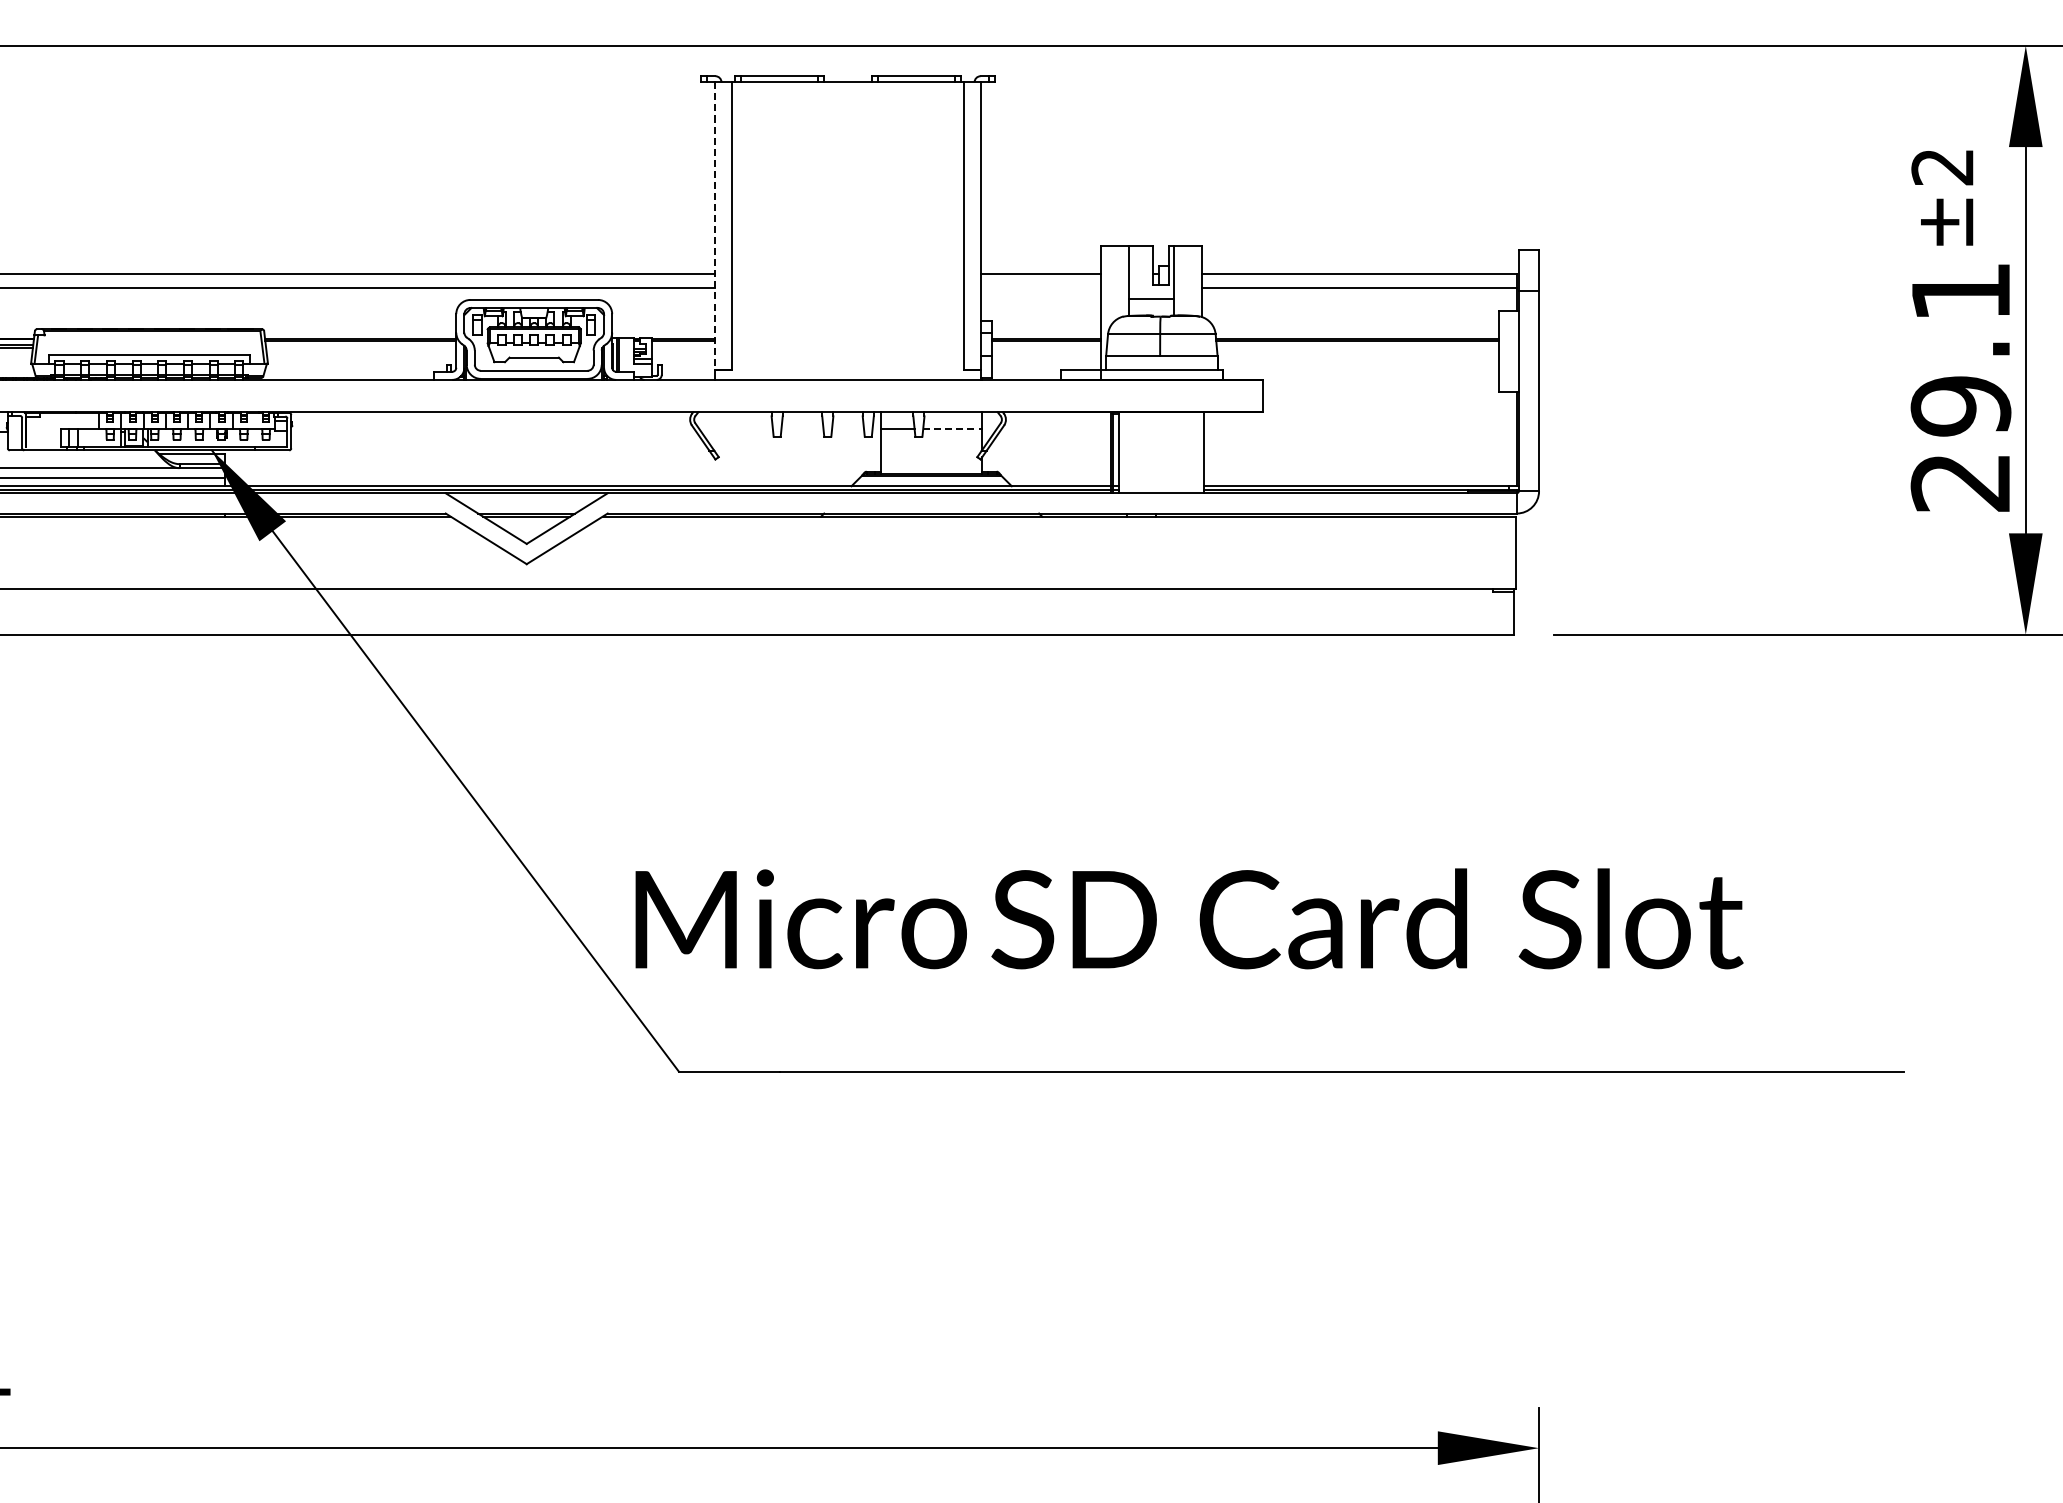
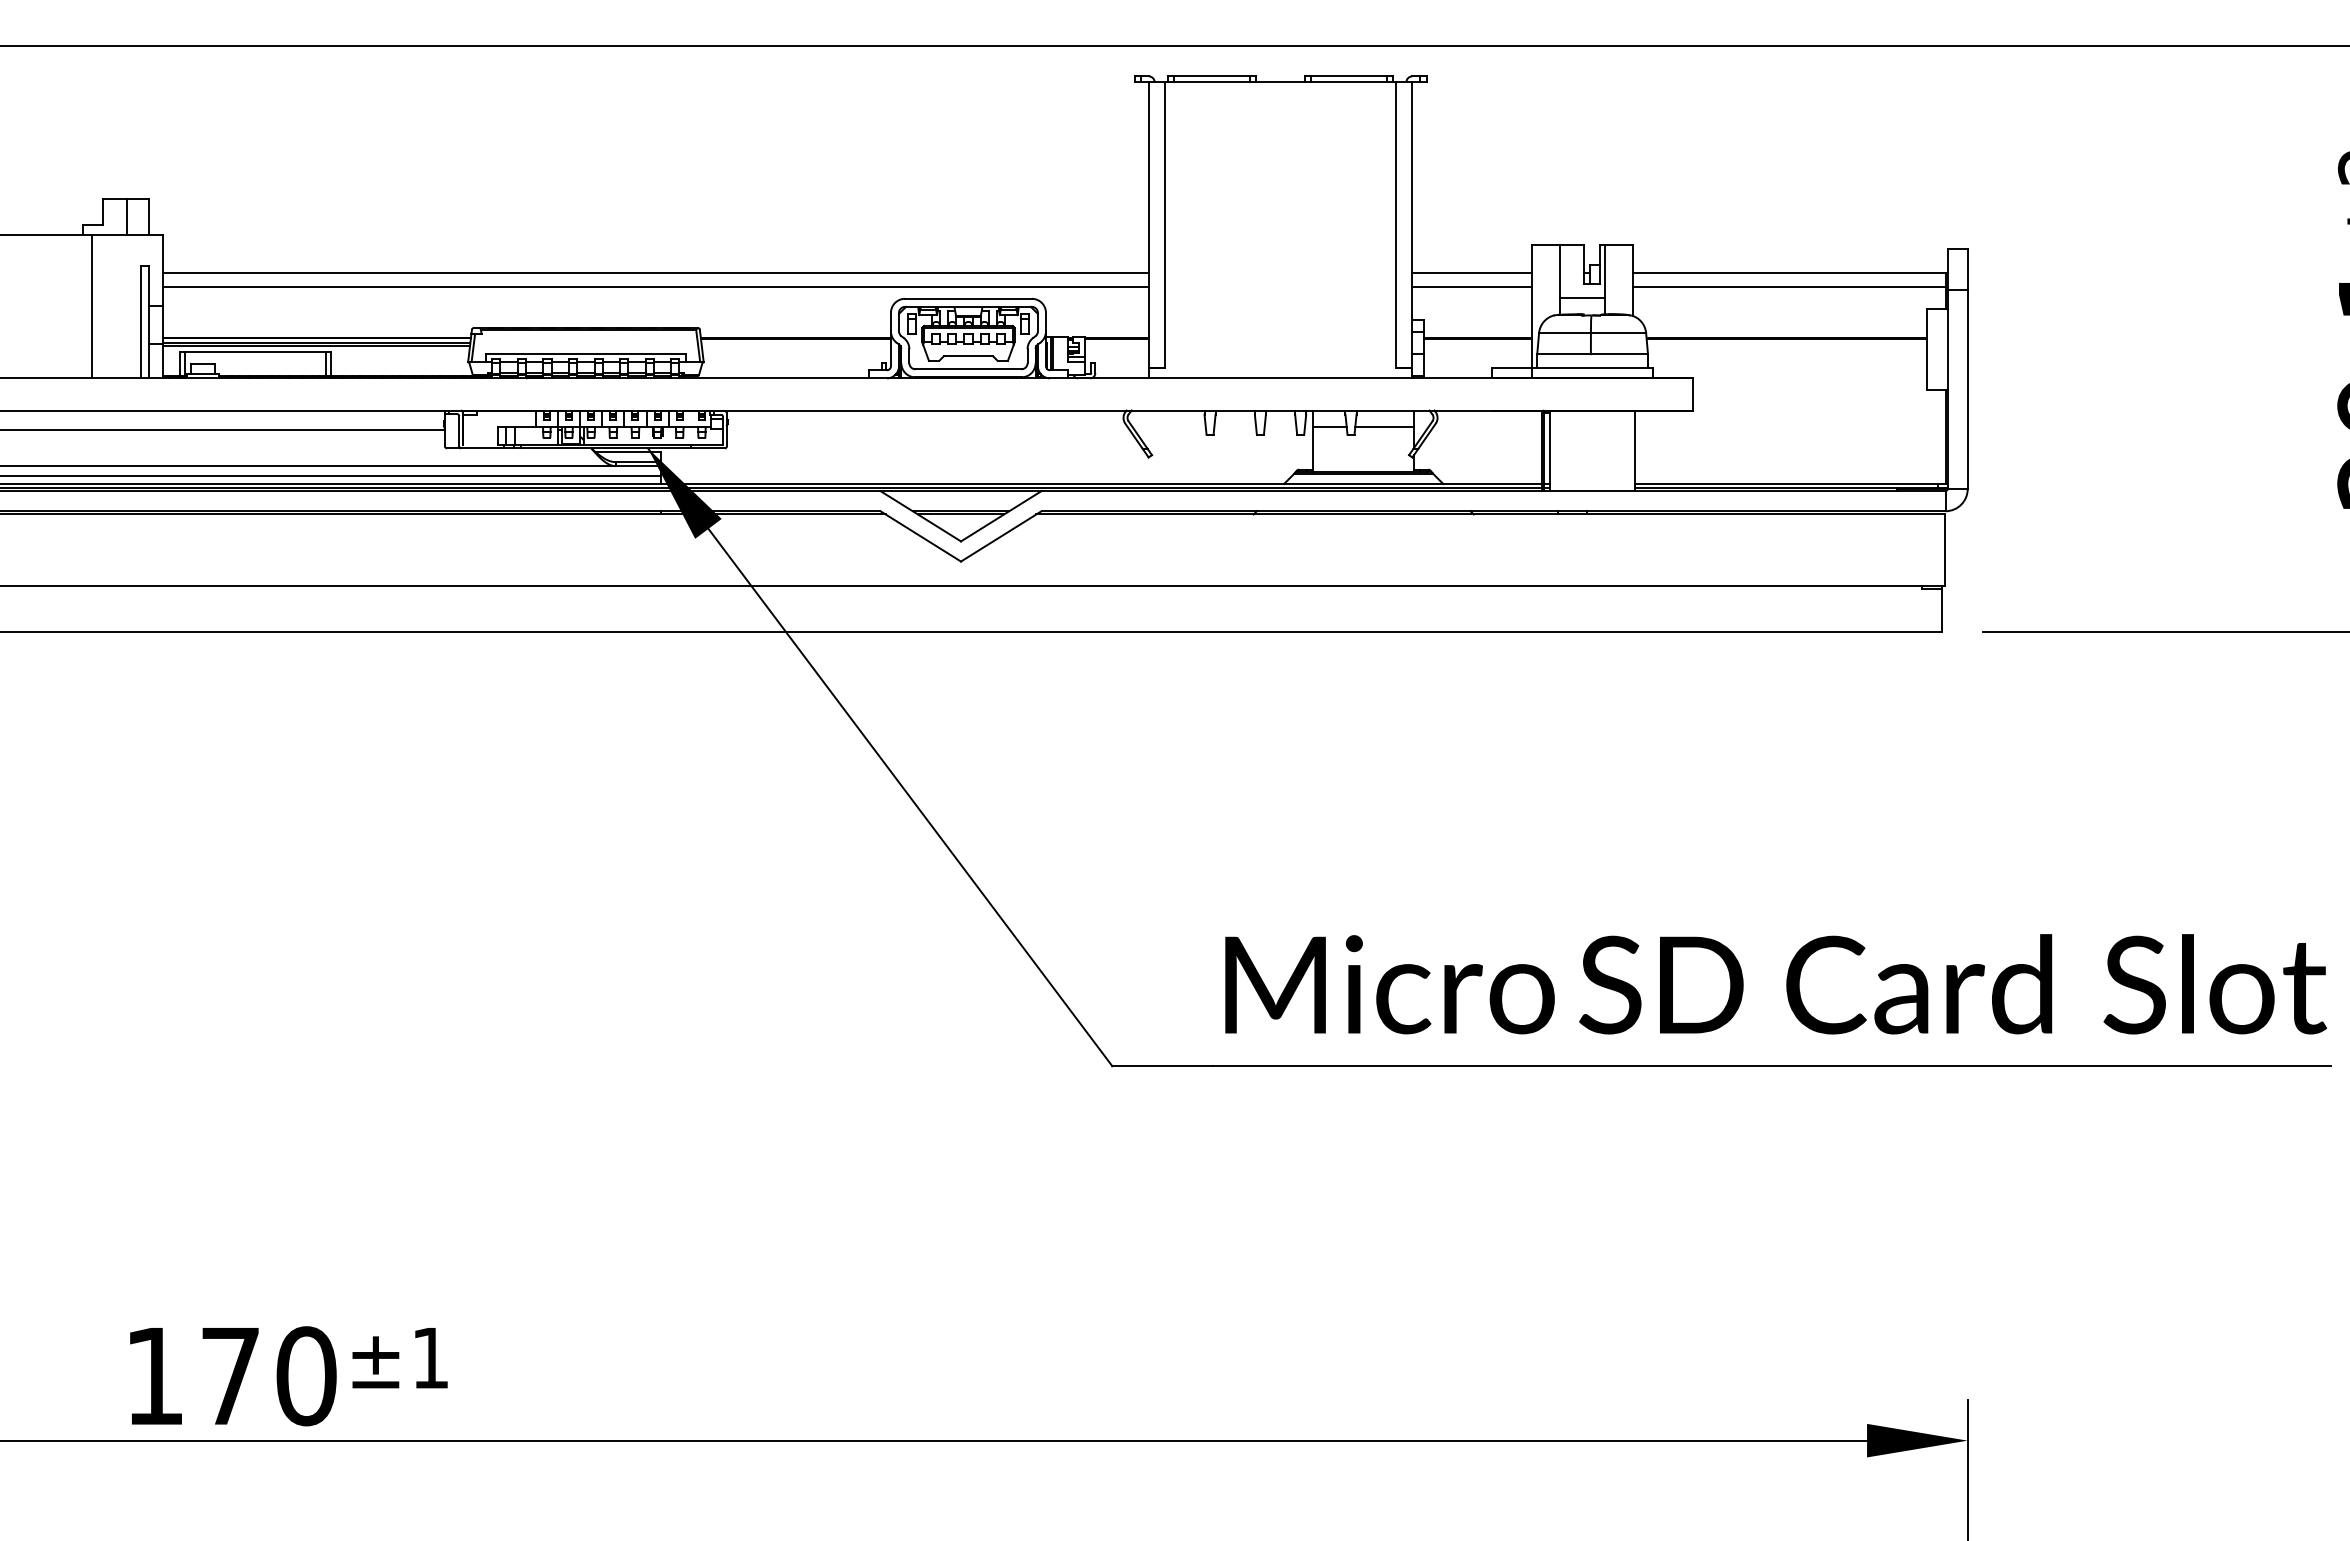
line: (715, 226) -> (1148, 225), dashed -> solid
line: (1041, 288) -> (1472, 287), added
line: (953, 429) -> (1385, 427), dashed -> solid
text: (1189, 919) -> (1776, 984), moved

